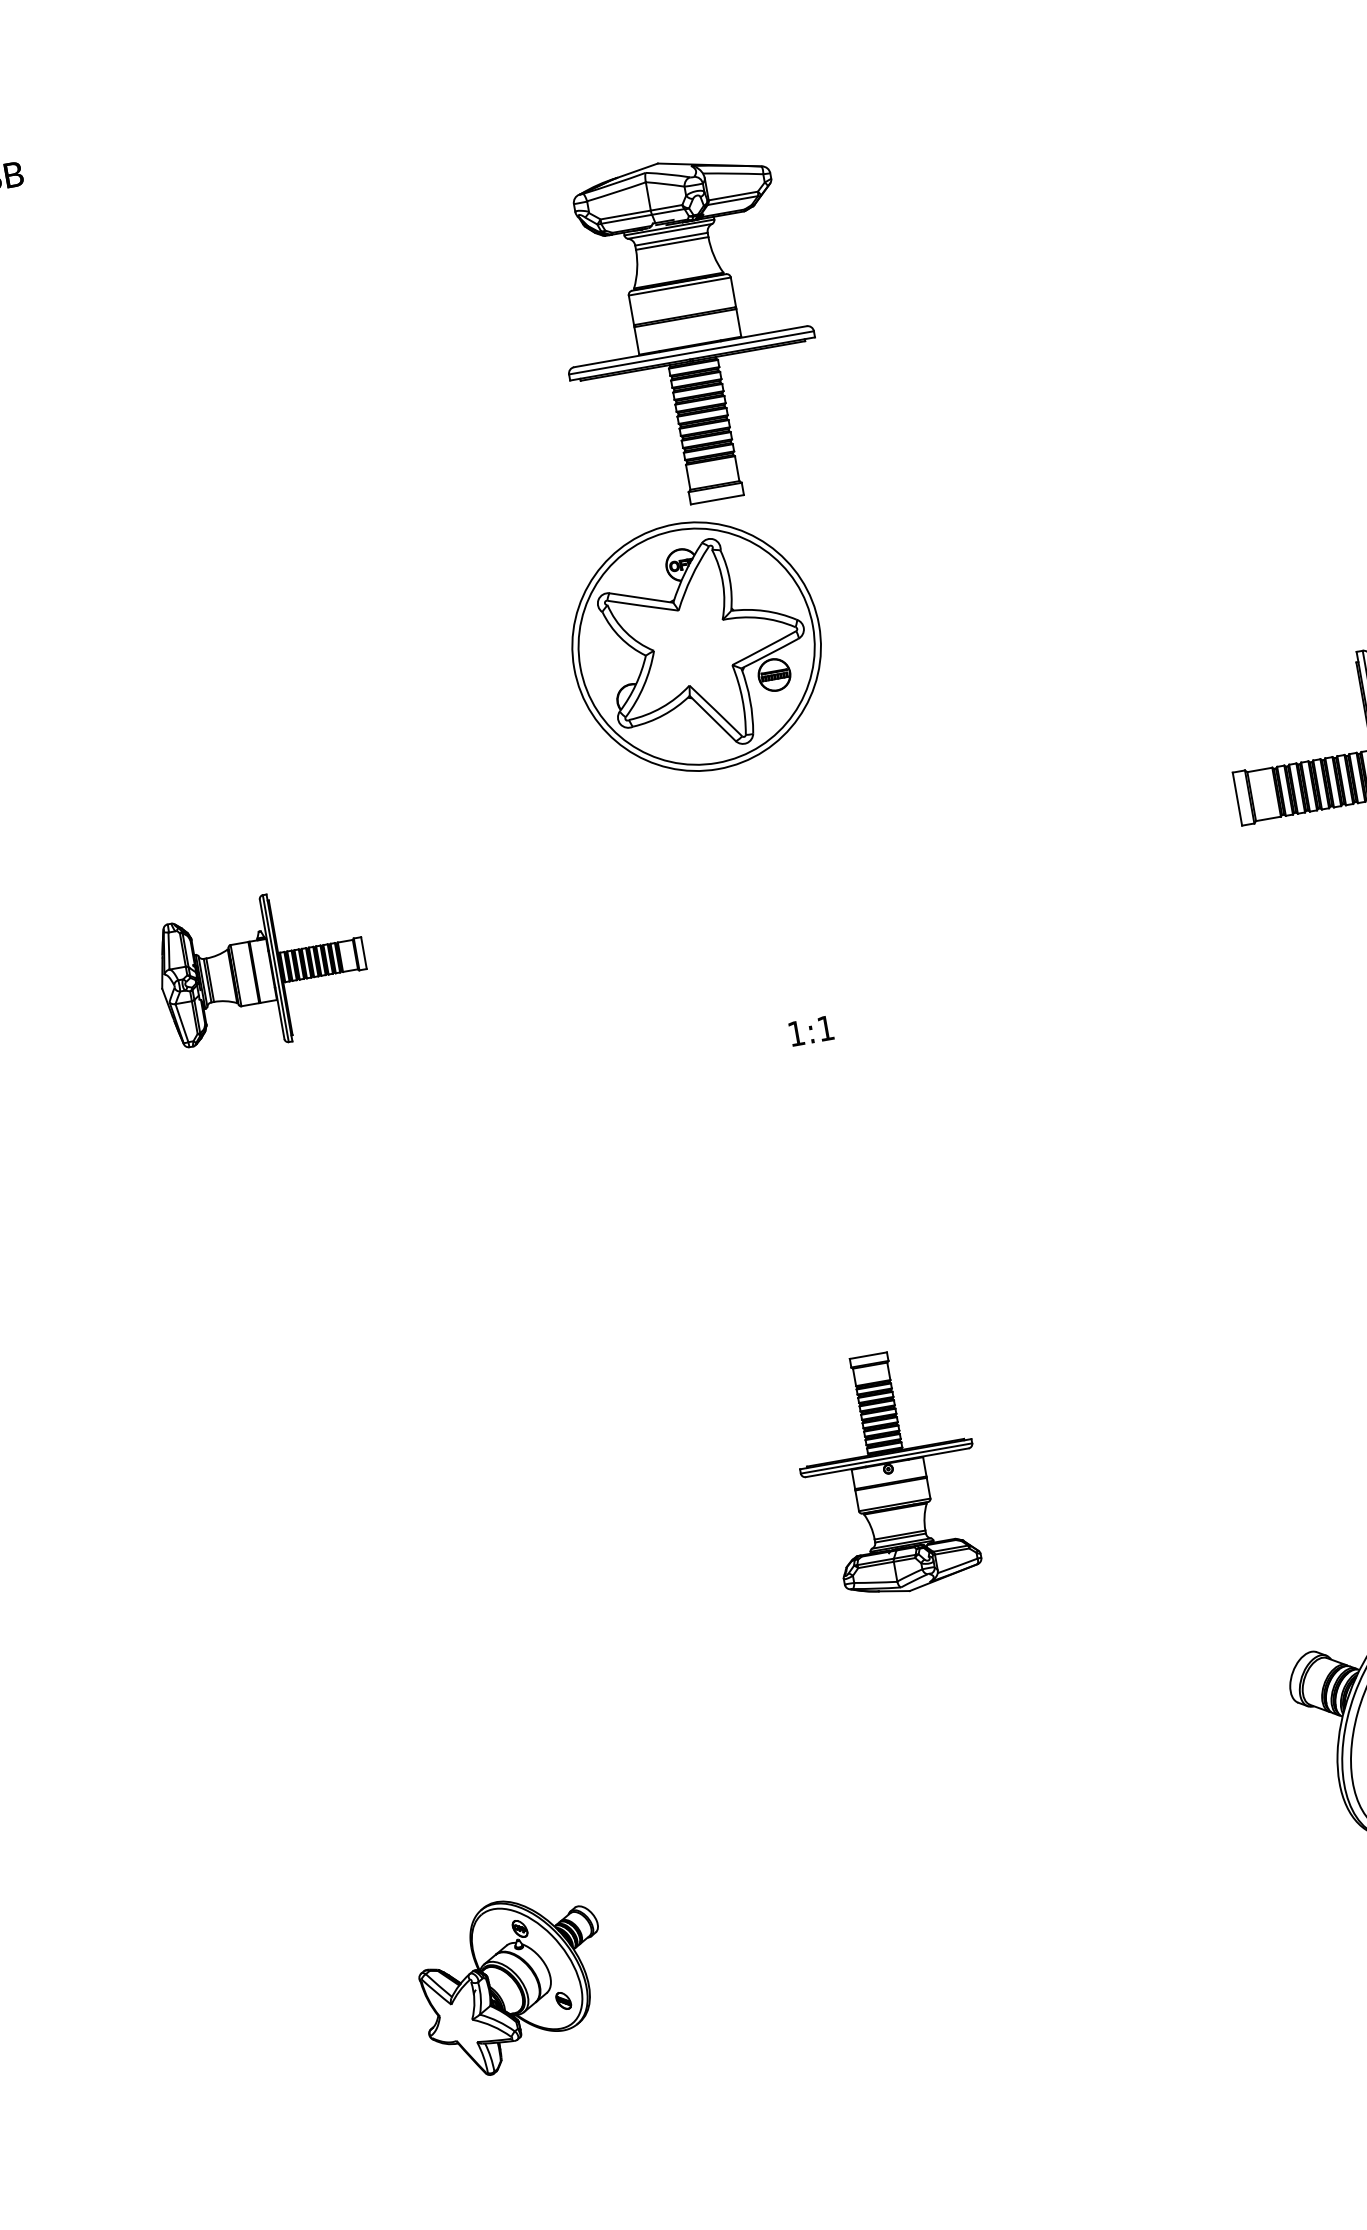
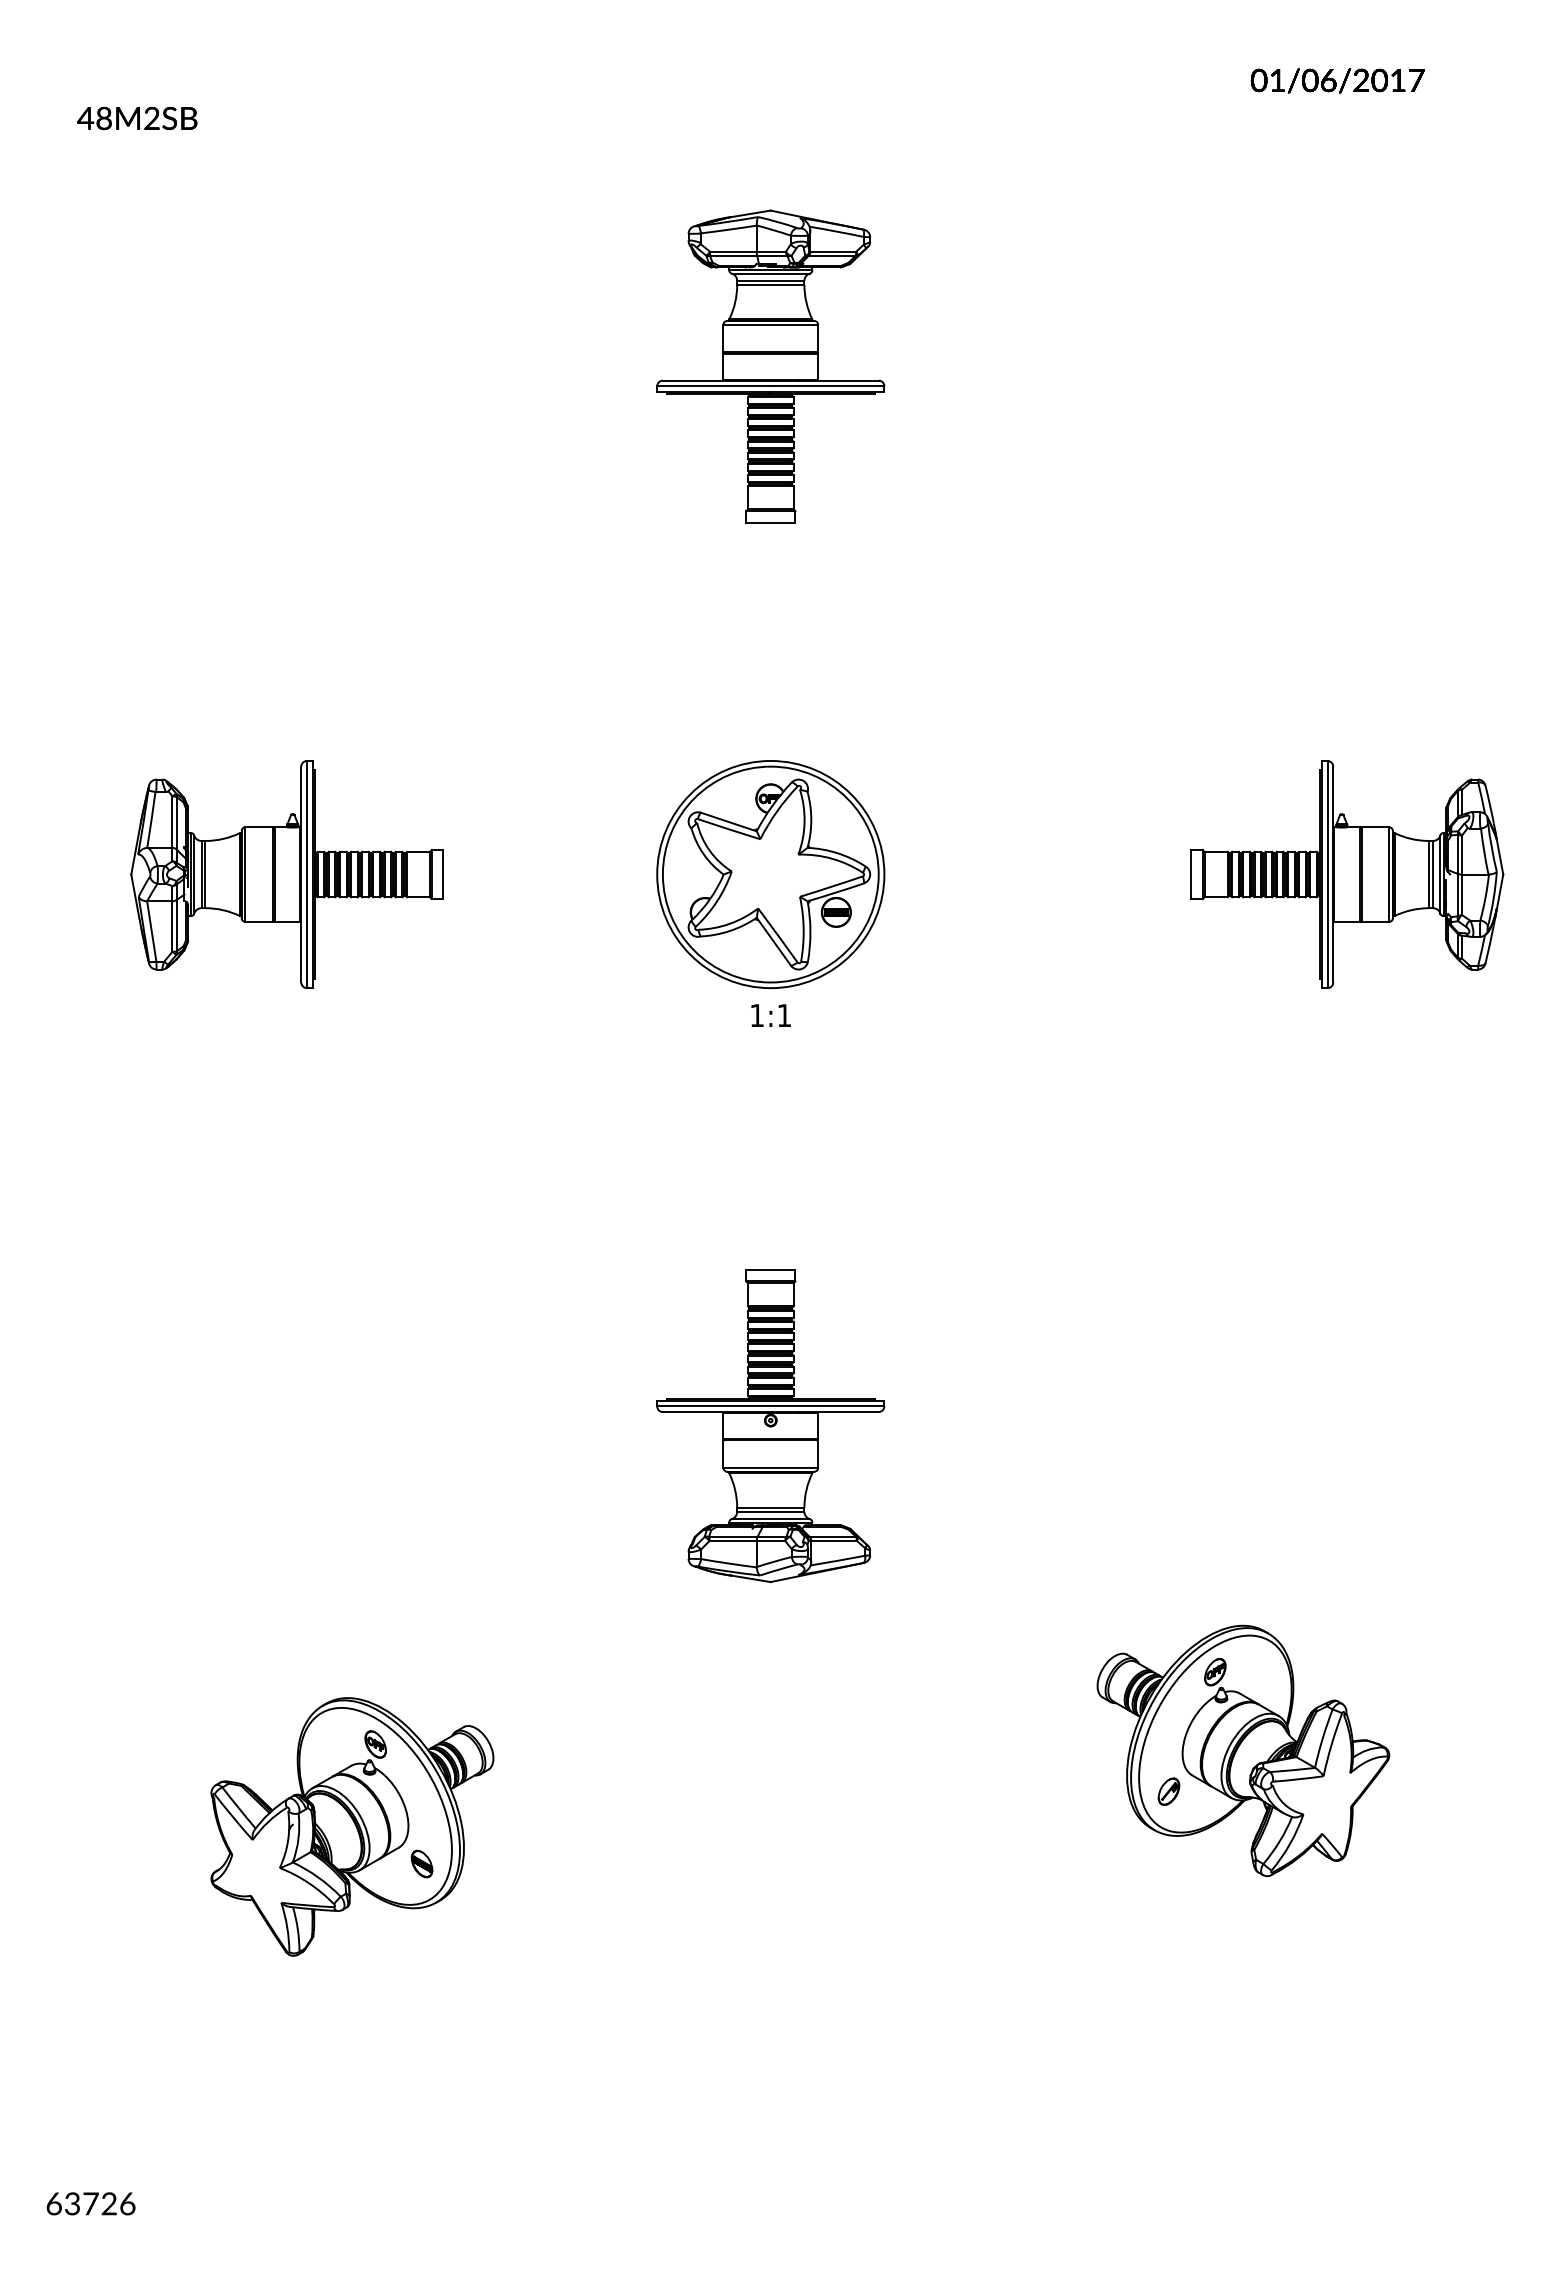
part: (696, 646) -> (770, 874), moved
part: (262, 970) -> (286, 874), size x1.67
part: (888, 1472) -> (770, 1425), size x1.43
part: (514, 1984) -> (352, 1826), size x1.67

